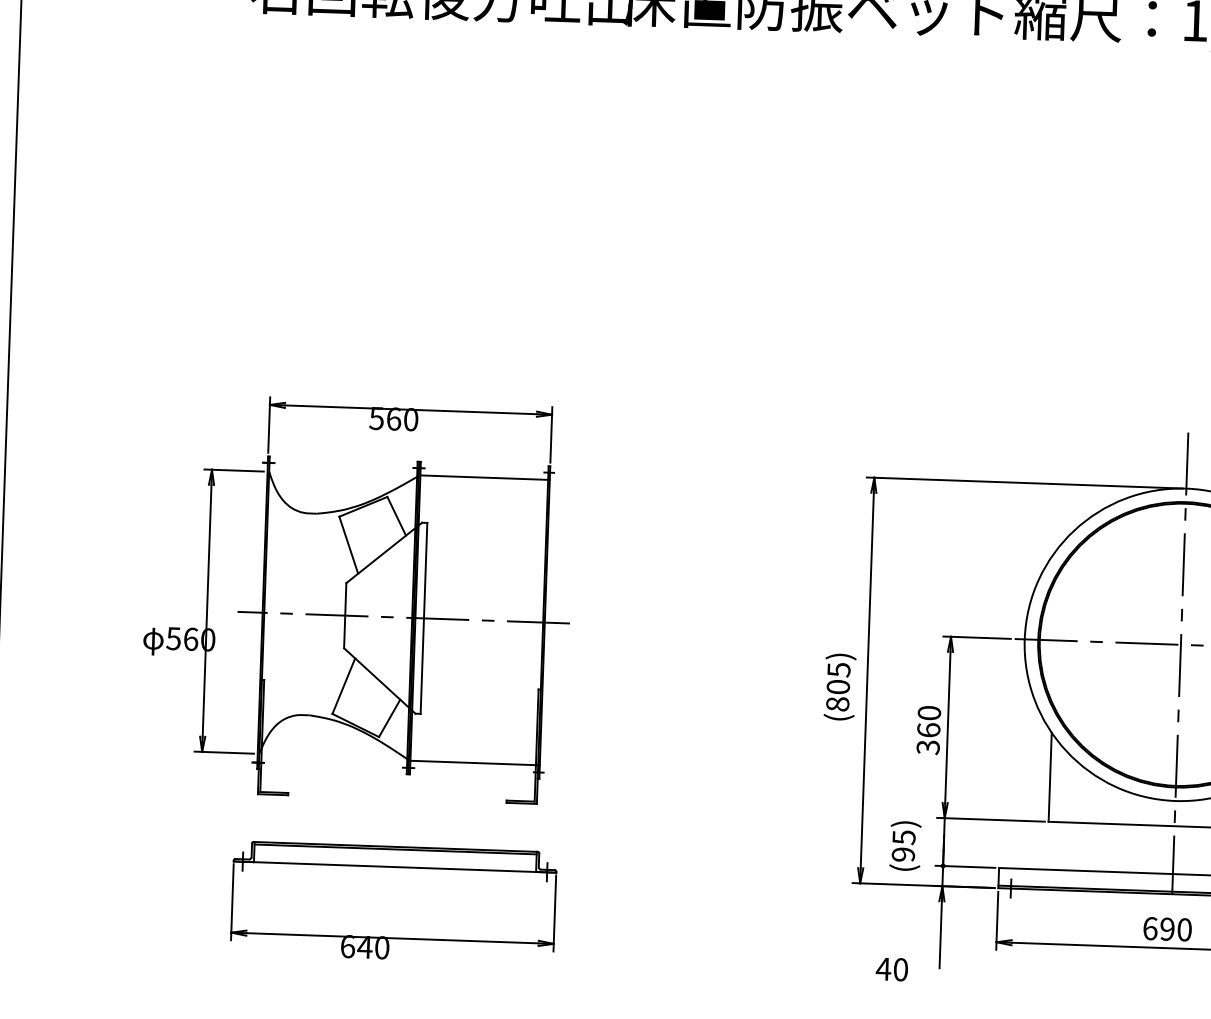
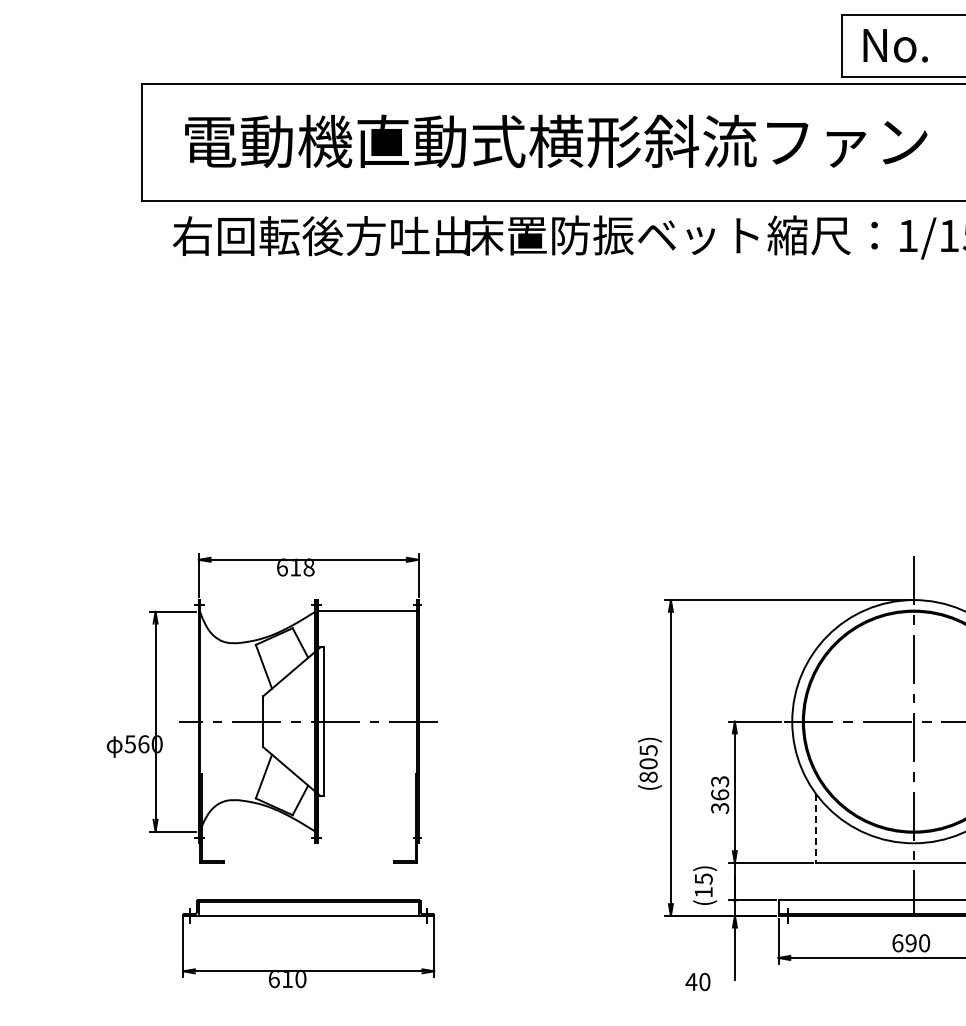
text: (393, 419) -> (295, 567), 560 -> 618
text: (929, 712) -> (720, 781), 360 -> 363
line: (474, 762) -> (367, 832), removed
line: (1049, 777) -> (815, 828), solid -> dashed
text: (903, 854) -> (703, 892), (95) -> (15)
text: (364, 947) -> (287, 979), 640 -> 610

